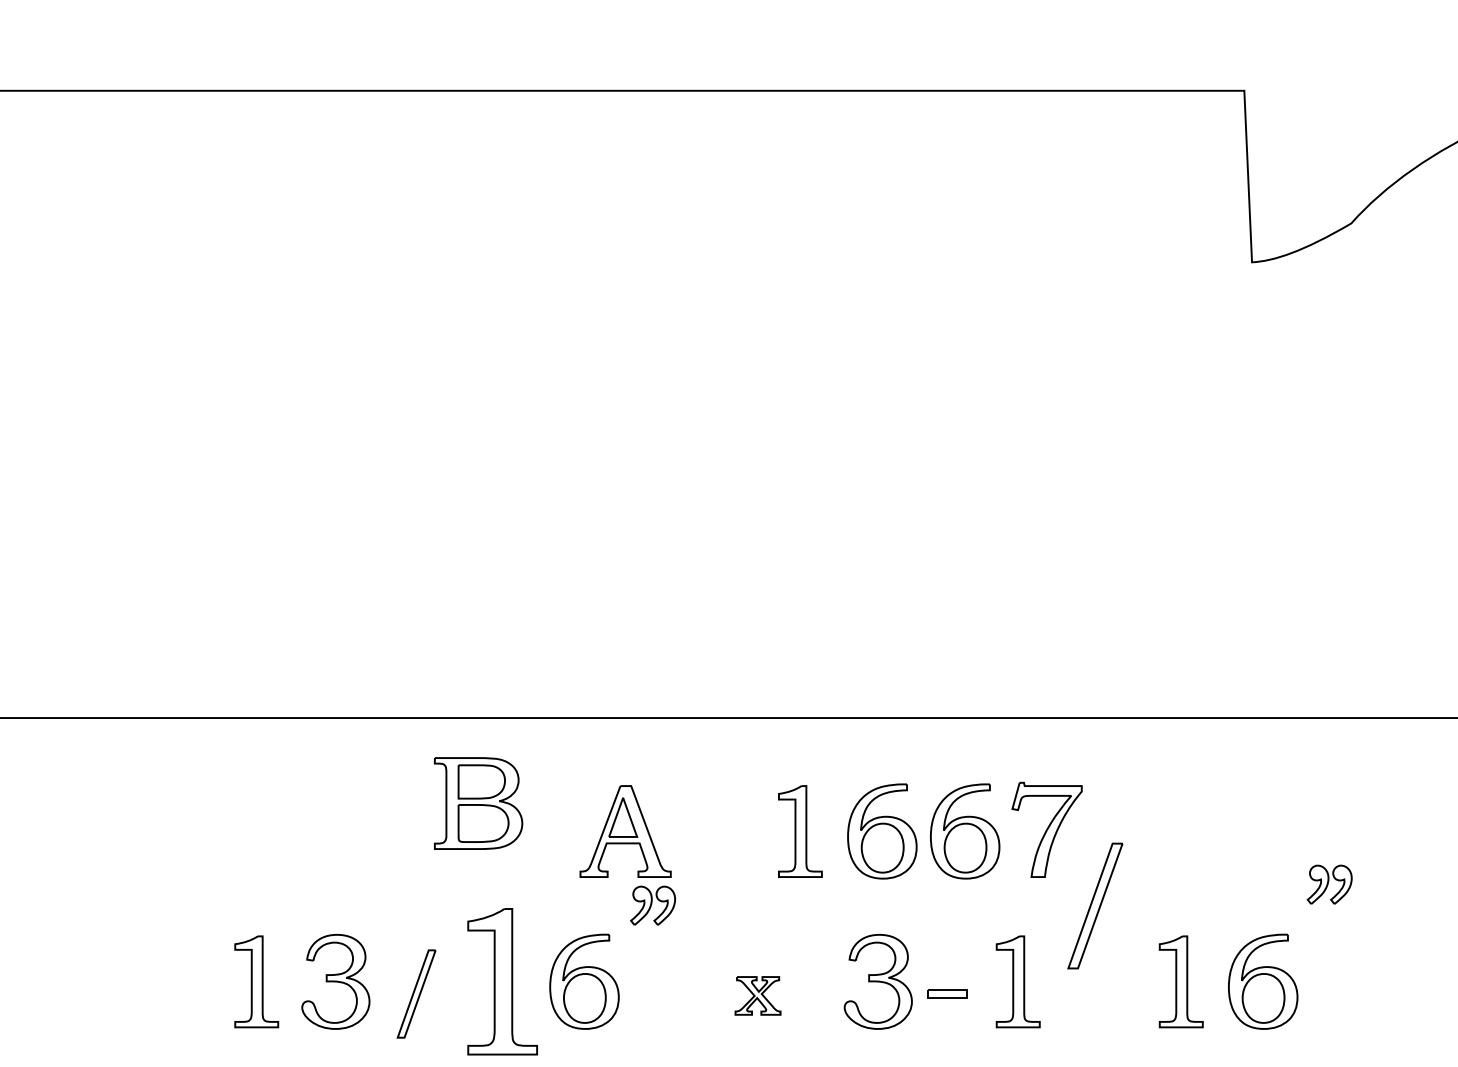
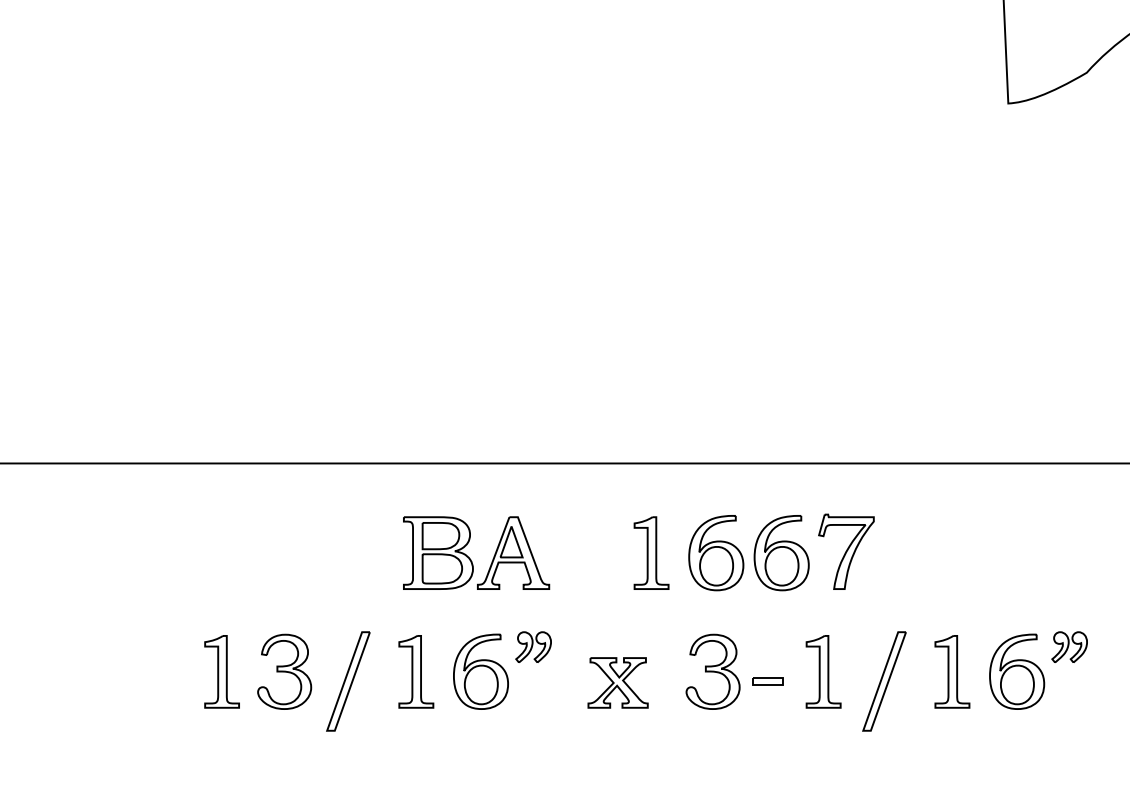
part: (478, 803) -> (438, 553), moved
part: (1329, 884) -> (1069, 647), moved
part: (652, 905) -> (533, 647), moved
part: (1095, 905) -> (884, 681), moved
part: (502, 981) -> (416, 671), size x0.62
part: (416, 993) -> (348, 681), size x1.43
part: (757, 995) -> (617, 682), size x1.67

